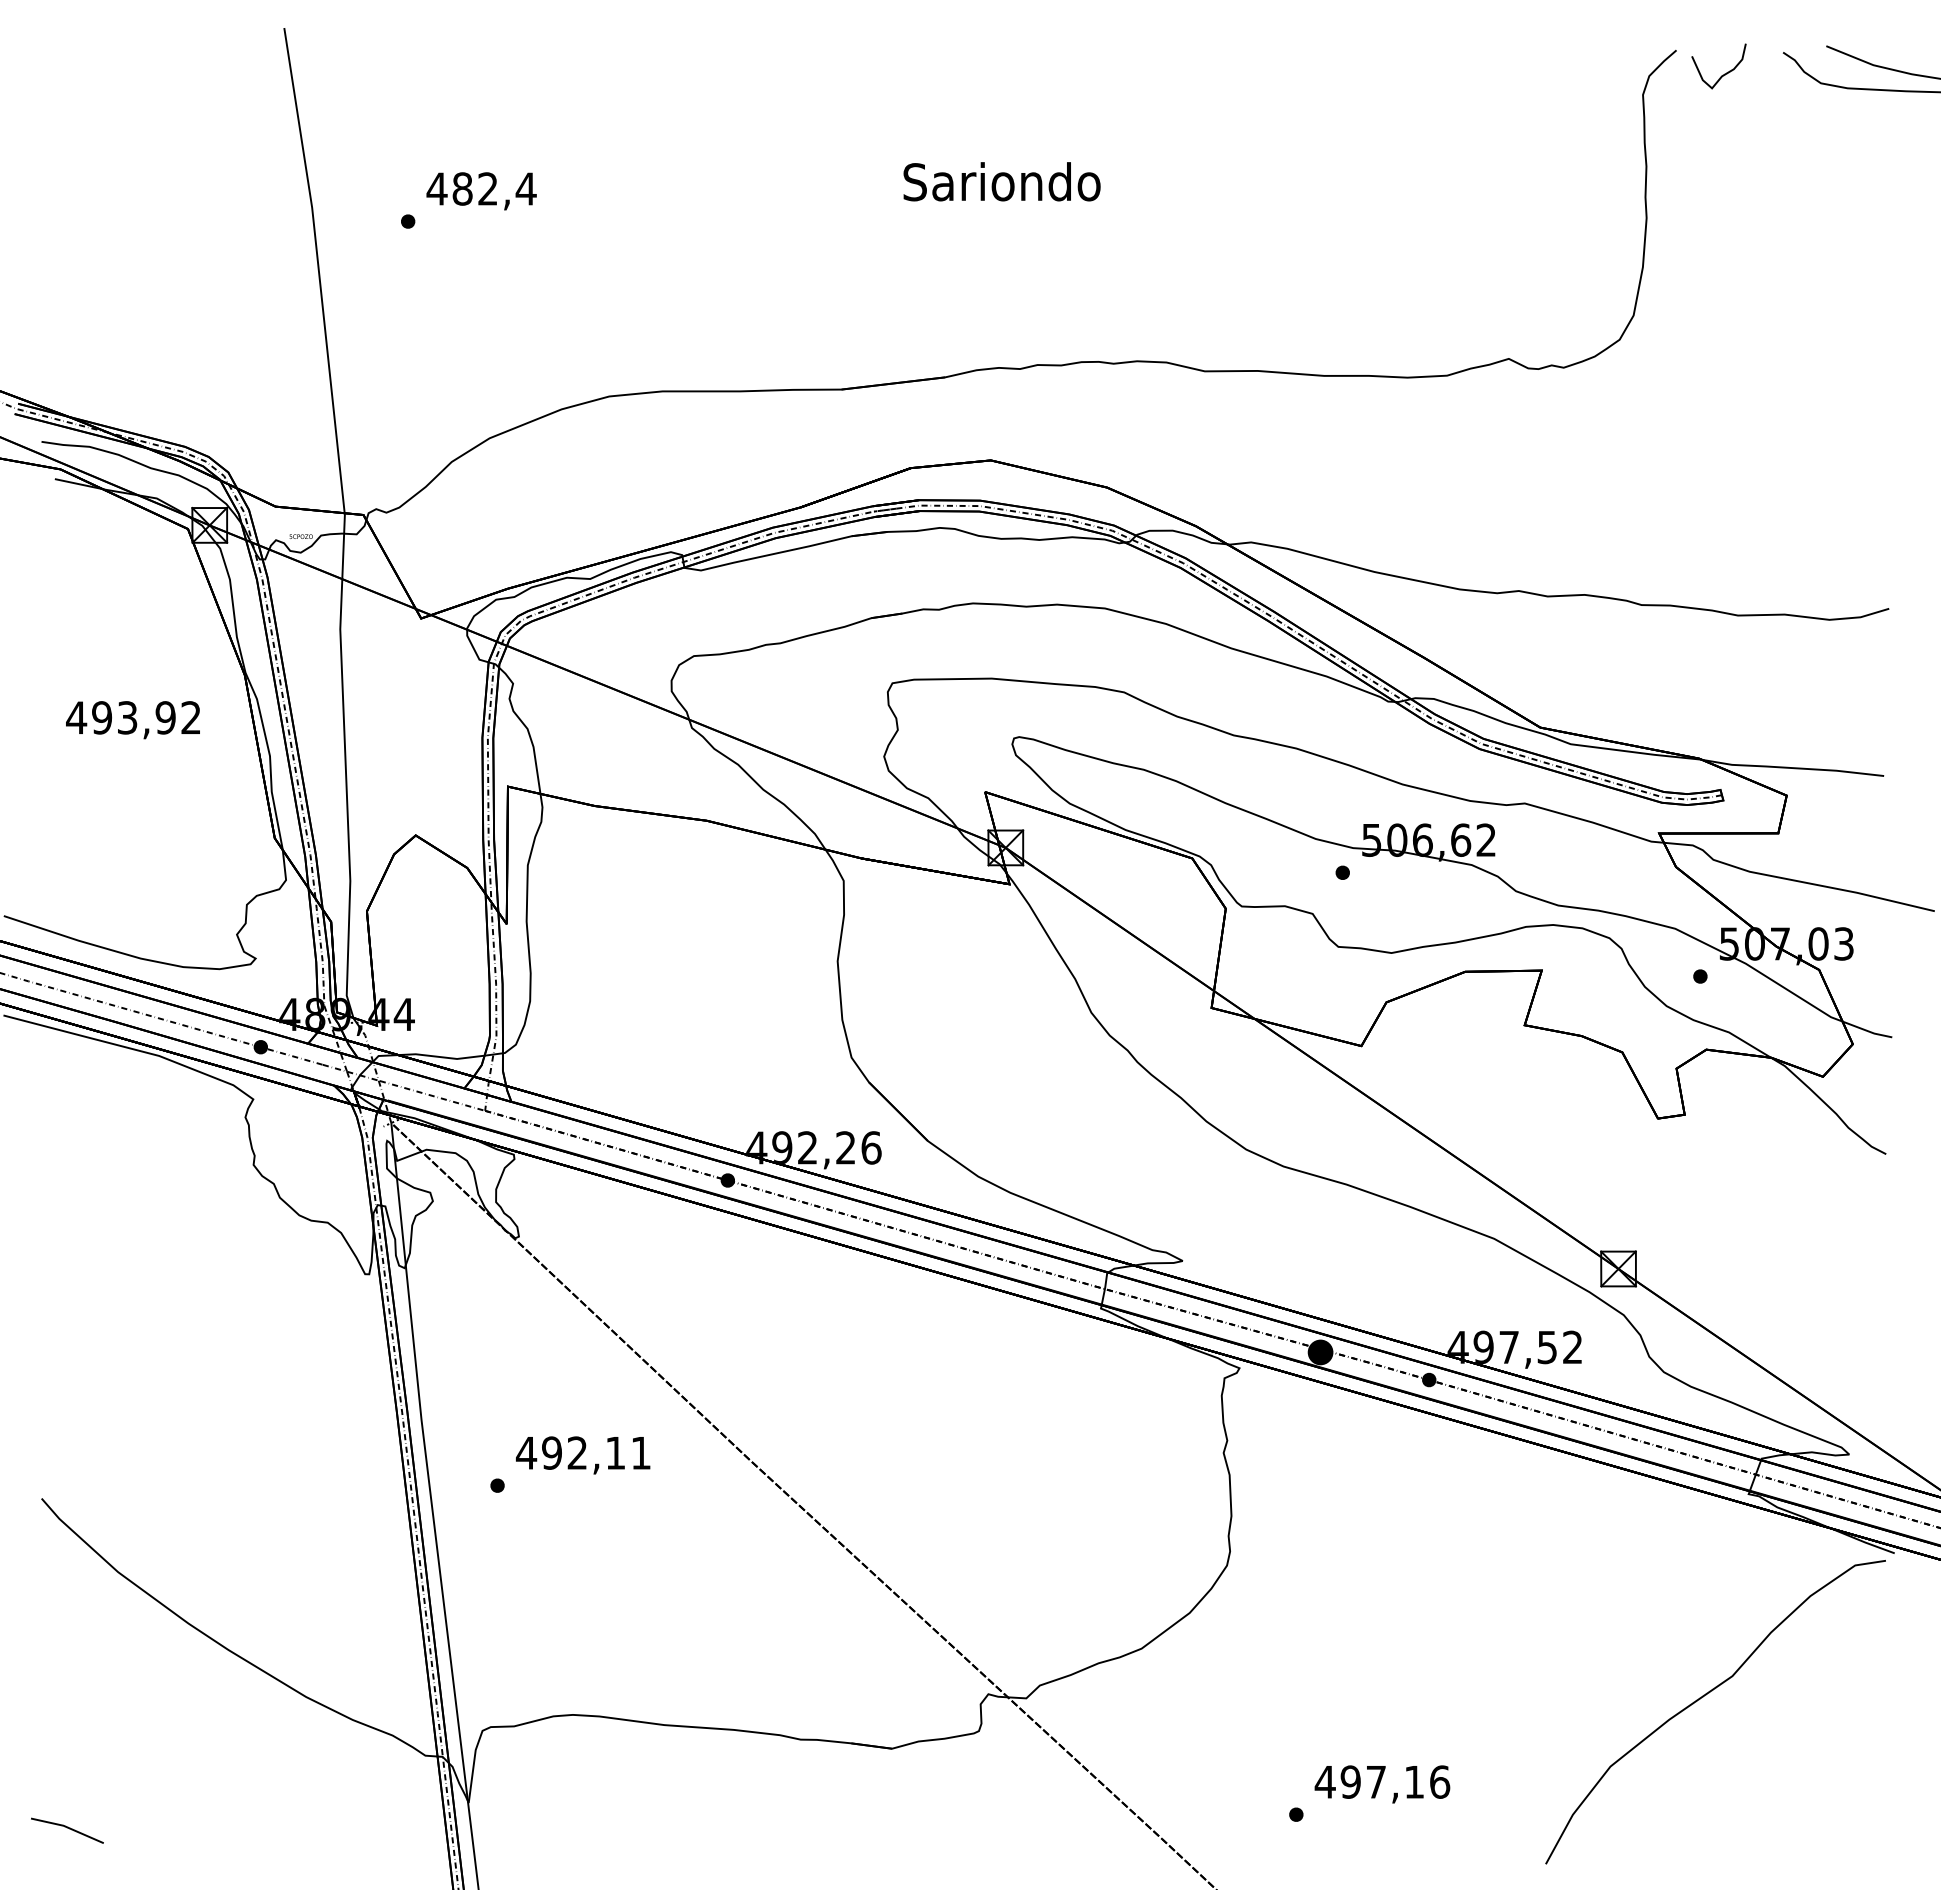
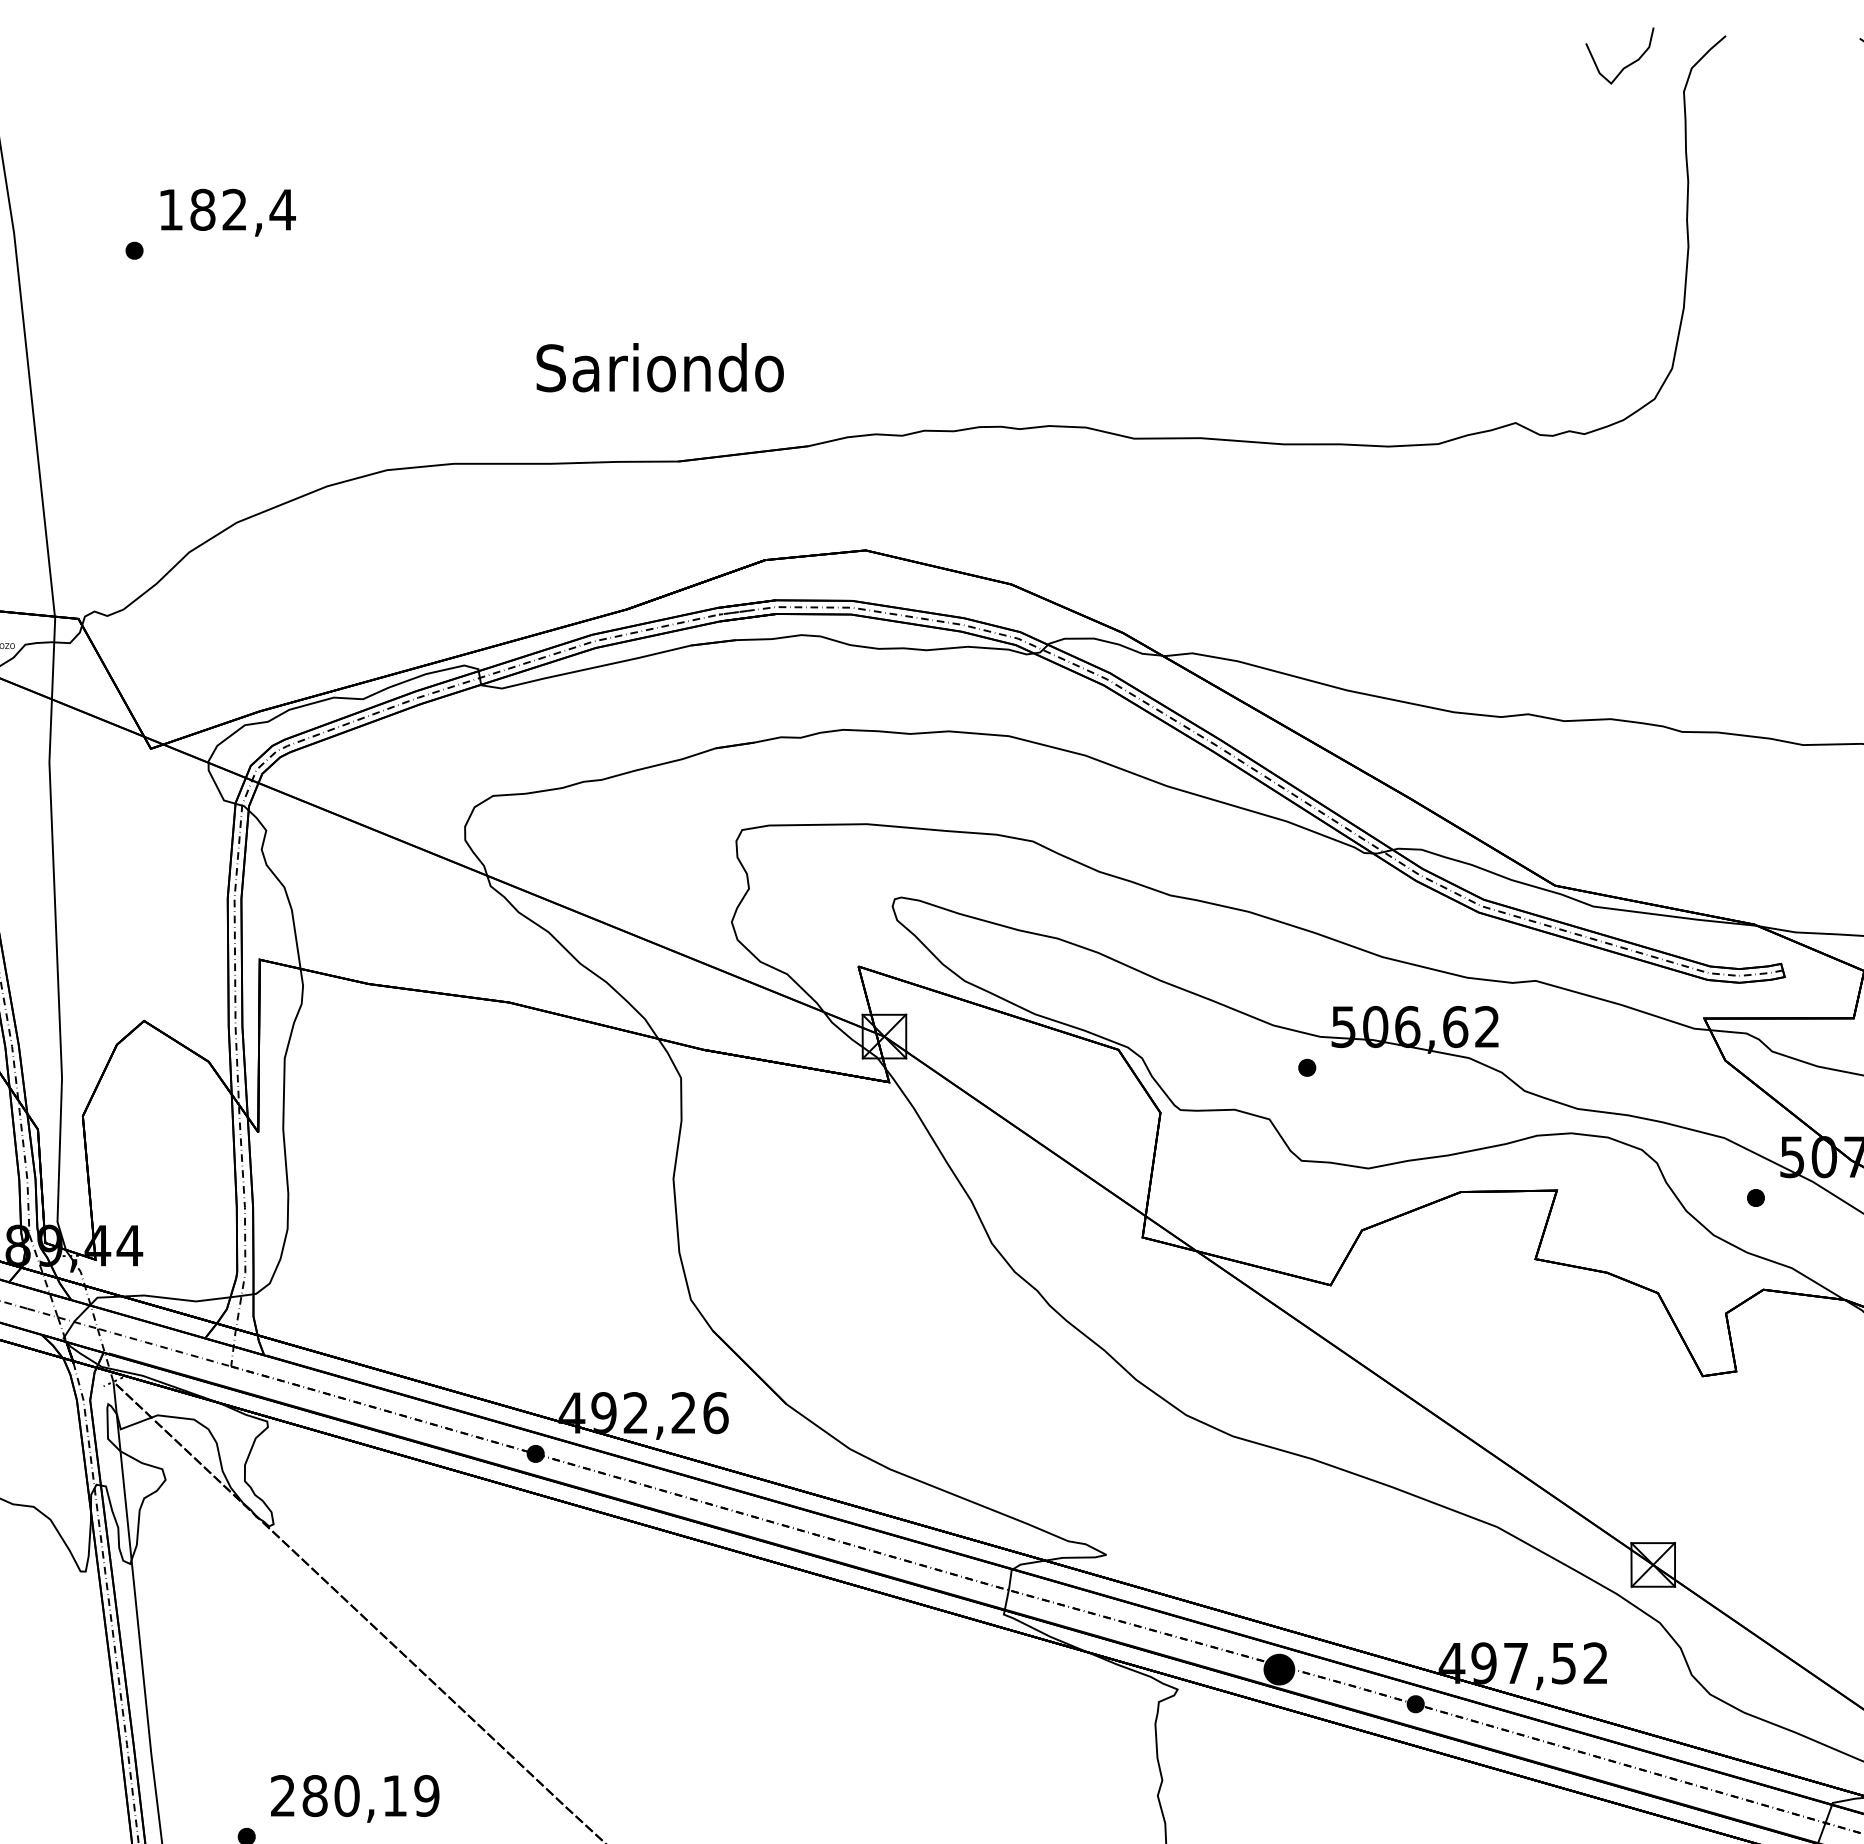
curve: (1724, 73) -> (1626, 64), moved
text: (1001, 181) -> (659, 367), moved
text: (436, 188) -> (170, 209), 482,4 -> 182,4
text: (583, 1452) -> (354, 1795), 492,11 -> 280,19

